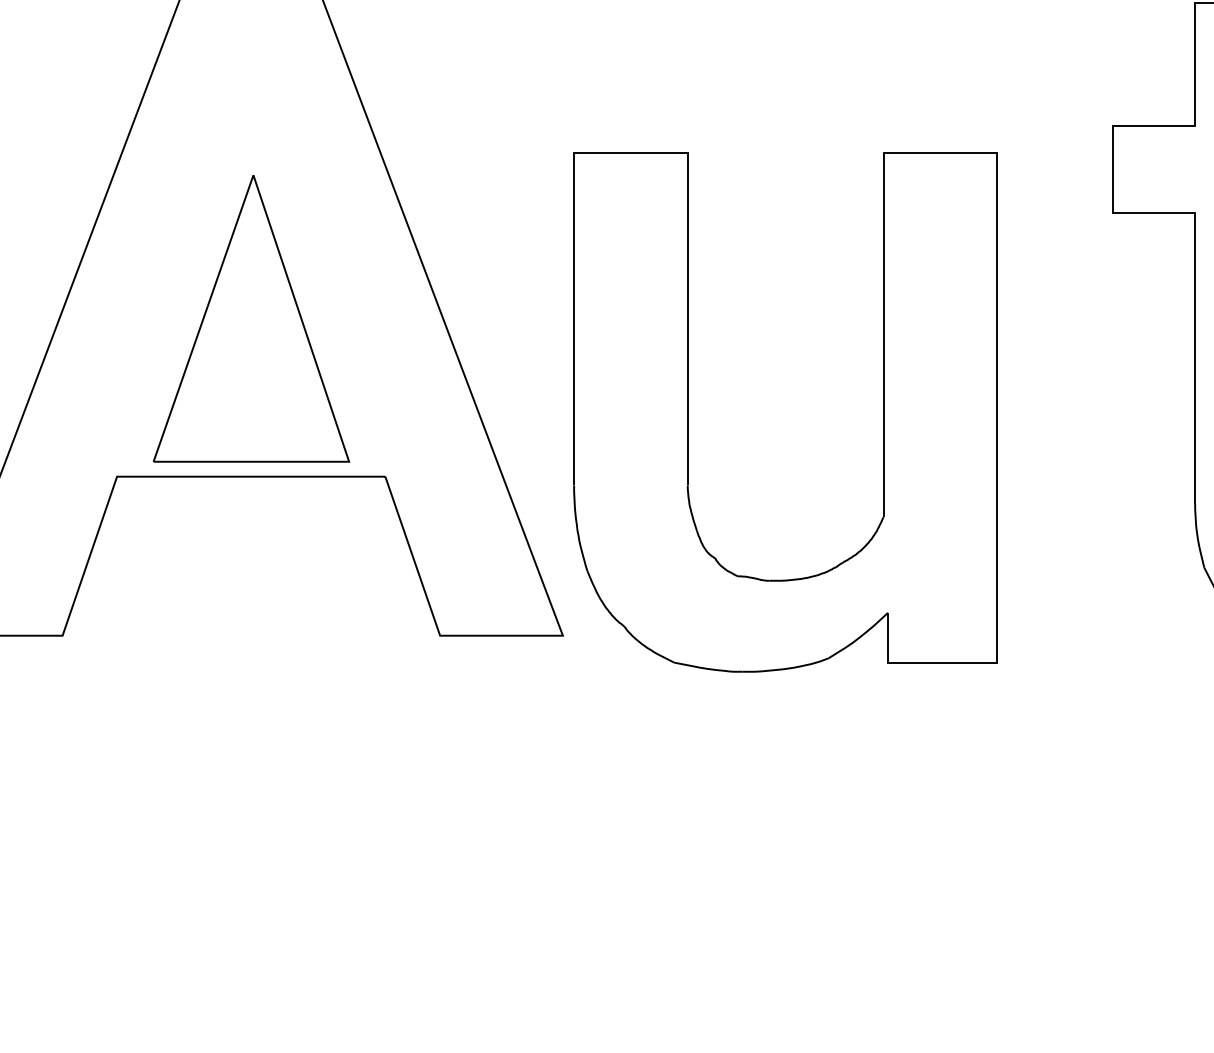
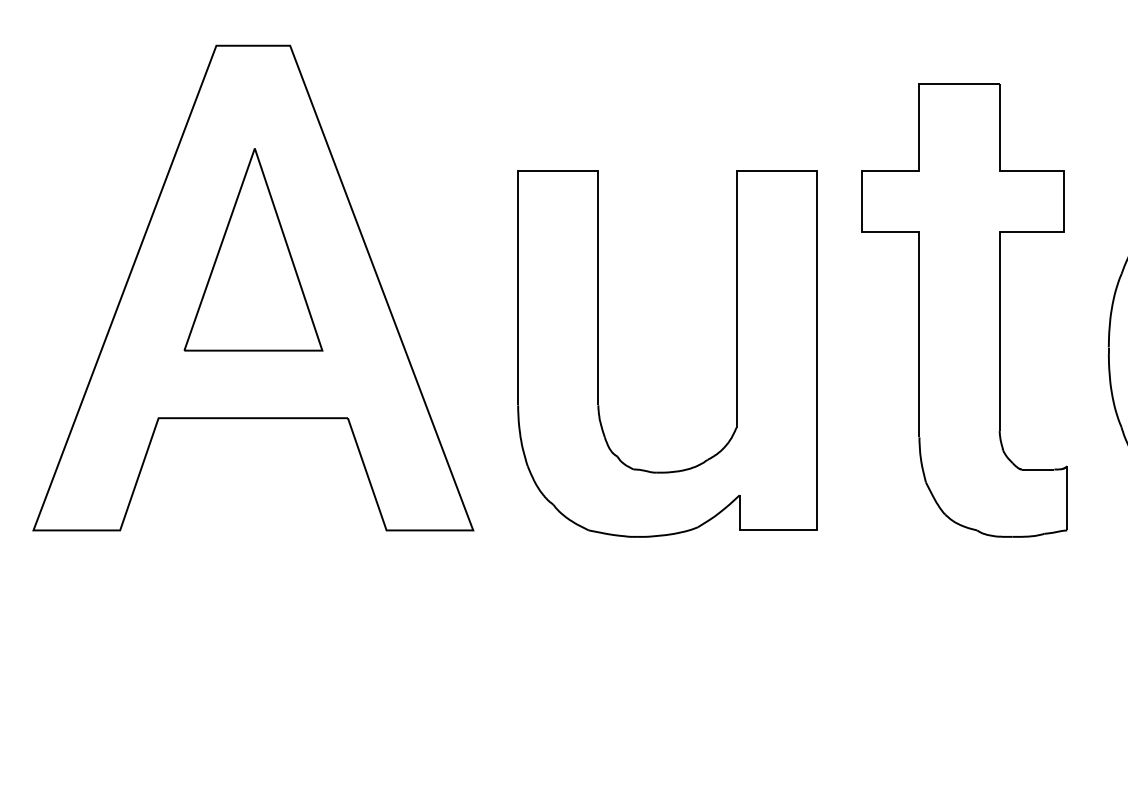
part: (251, 318) -> (253, 249), moved
part: (687, 411) -> (598, 353), moved

